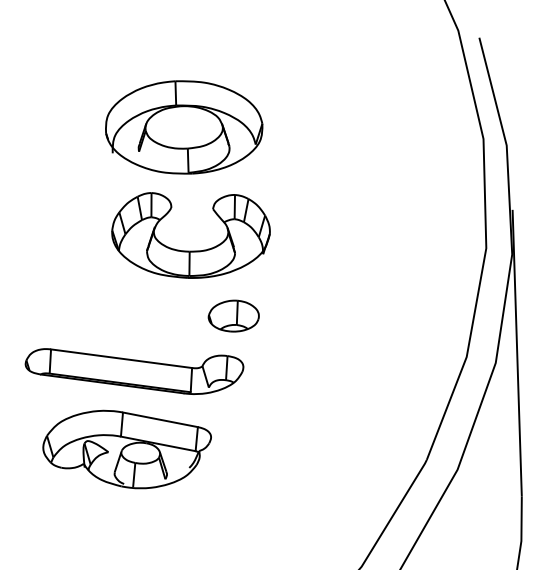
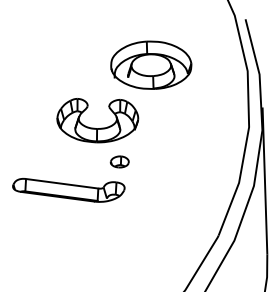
part: (184, 125) -> (151, 64), moved
part: (233, 315) -> (119, 161), size x0.7
part: (126, 449) -> (64, 230), removed

